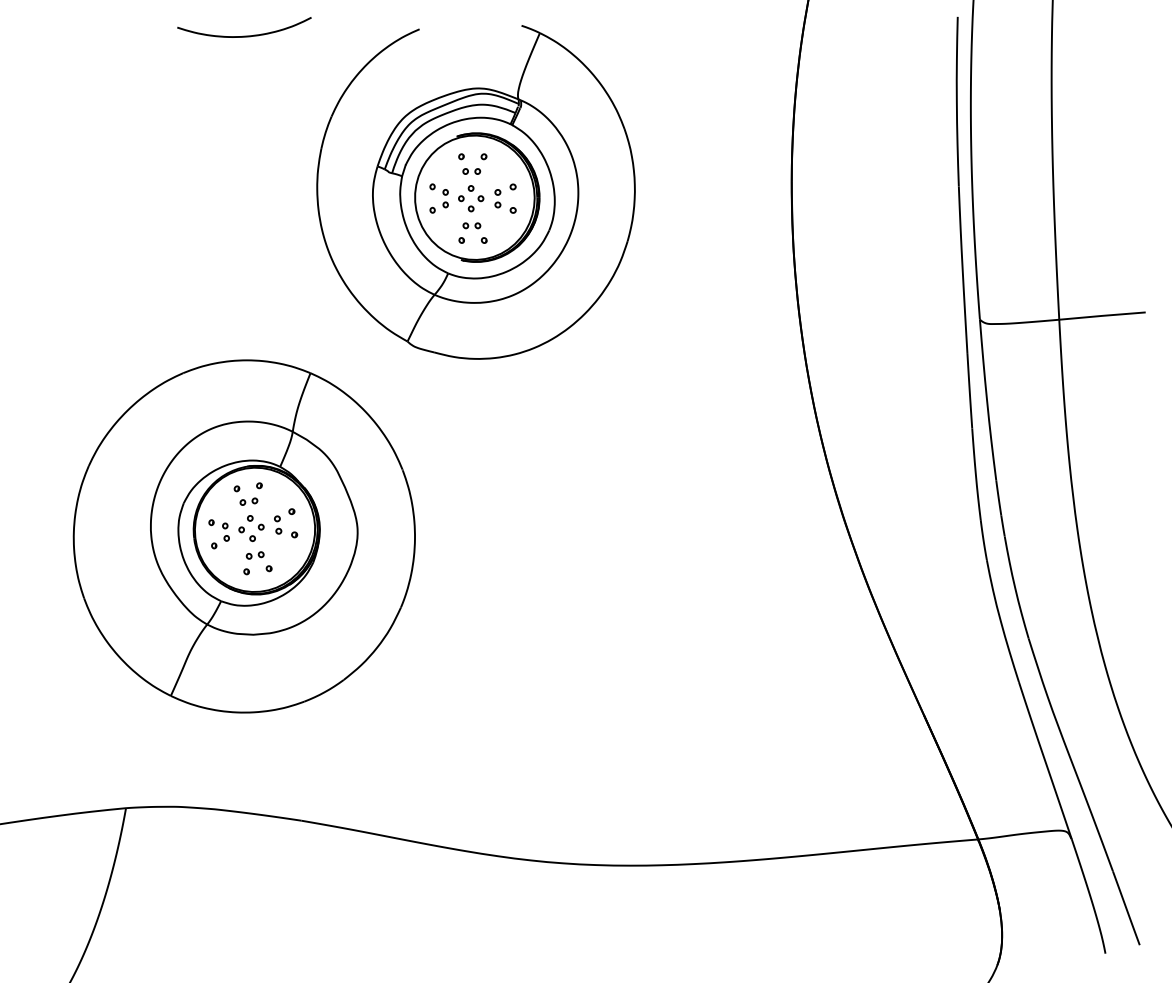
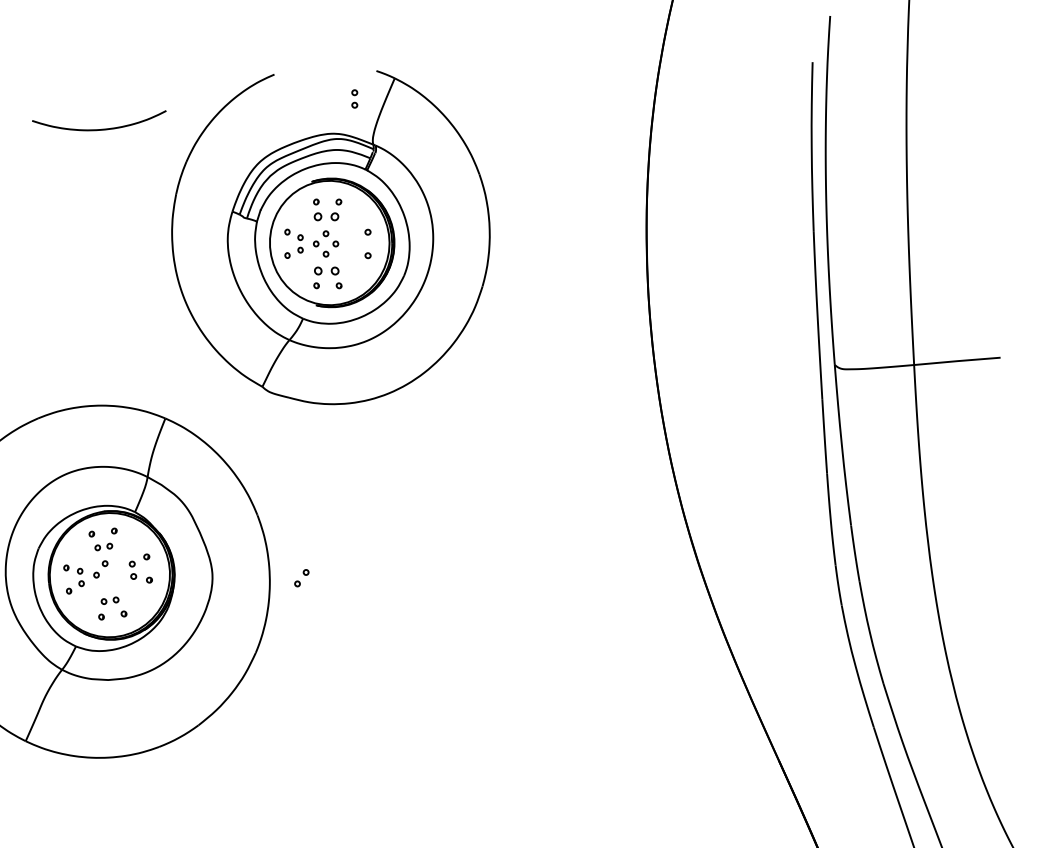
curve: (244, 35) -> (99, 128), moved
part: (471, 171) -> (326, 216), size x1.4
part: (497, 198) -> (354, 98), moved
part: (471, 225) -> (326, 270), size x1.4
part: (256, 532) -> (301, 577), moved

